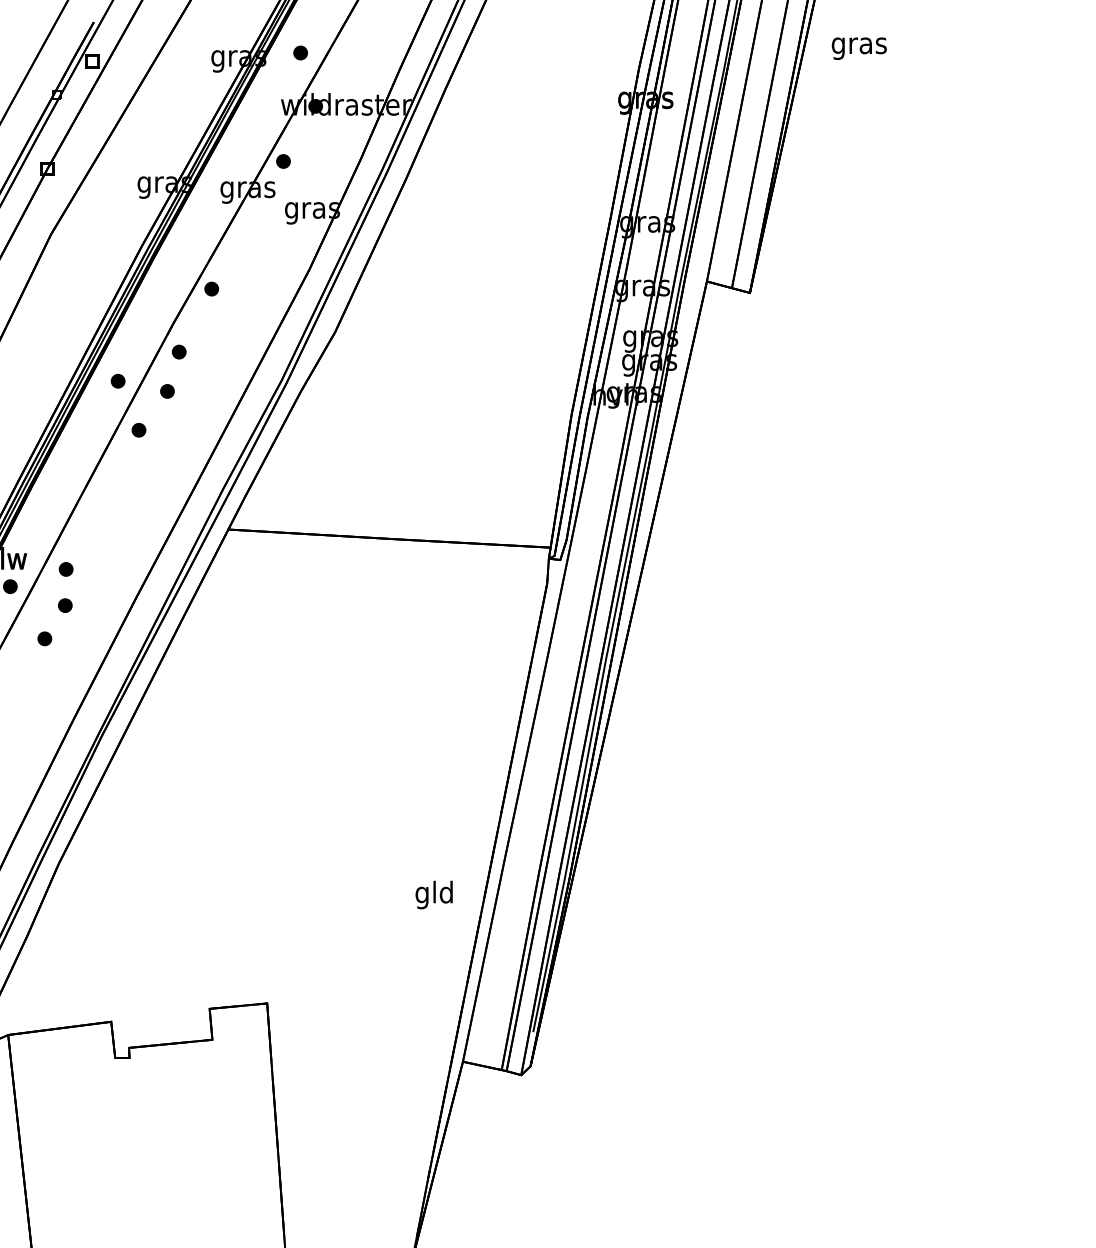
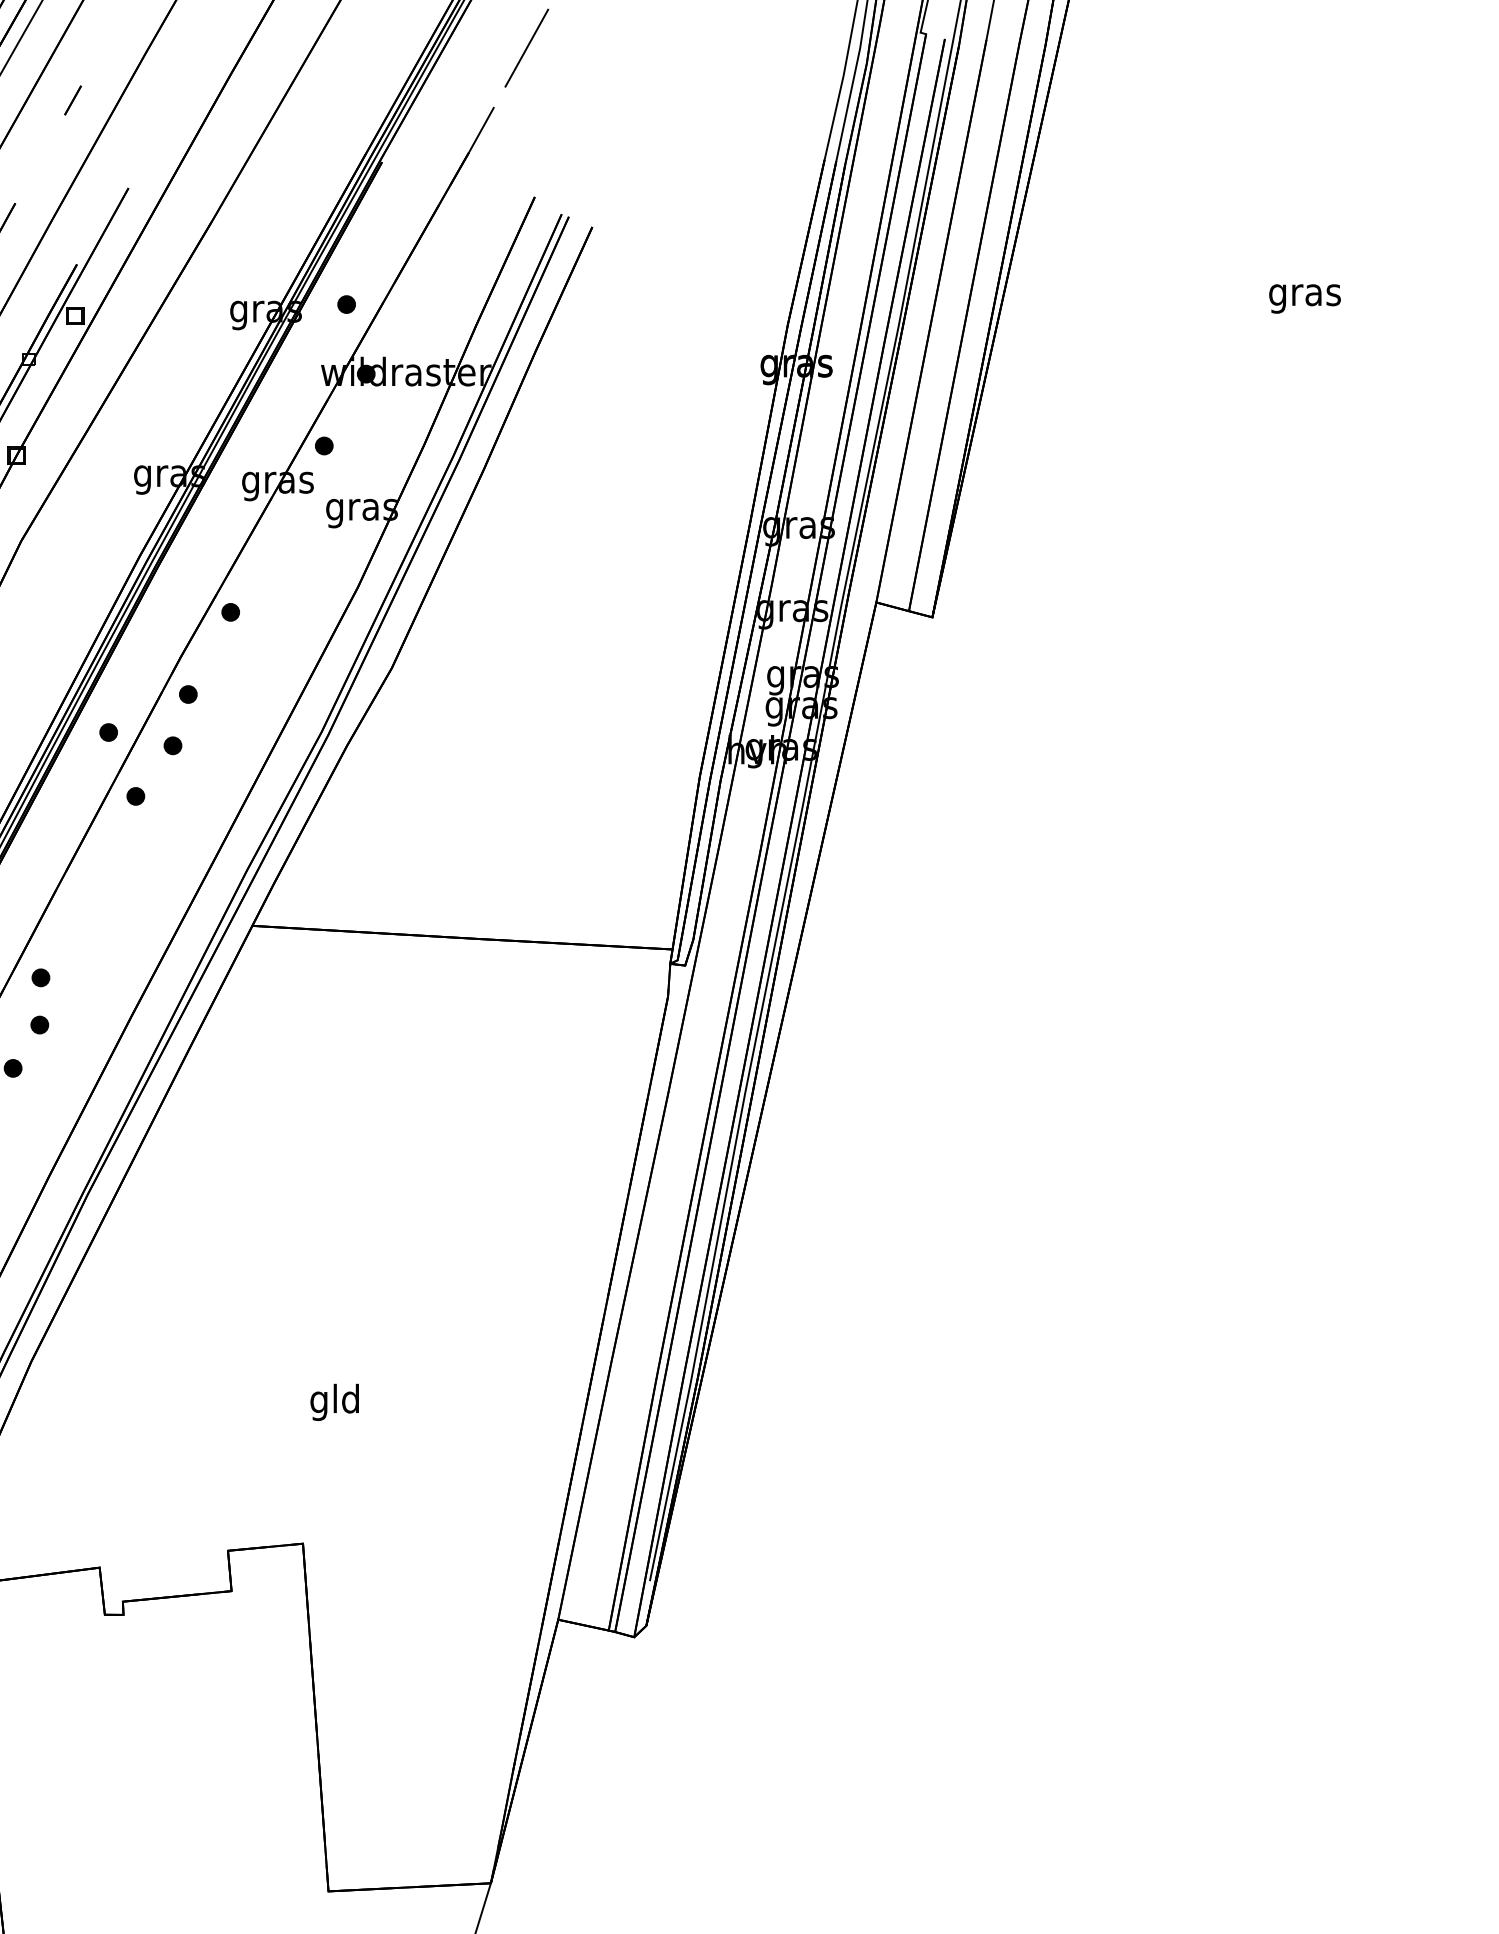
text: (858, 48) -> (1304, 298), moved
text: (434, 894) -> (334, 1401), moved

